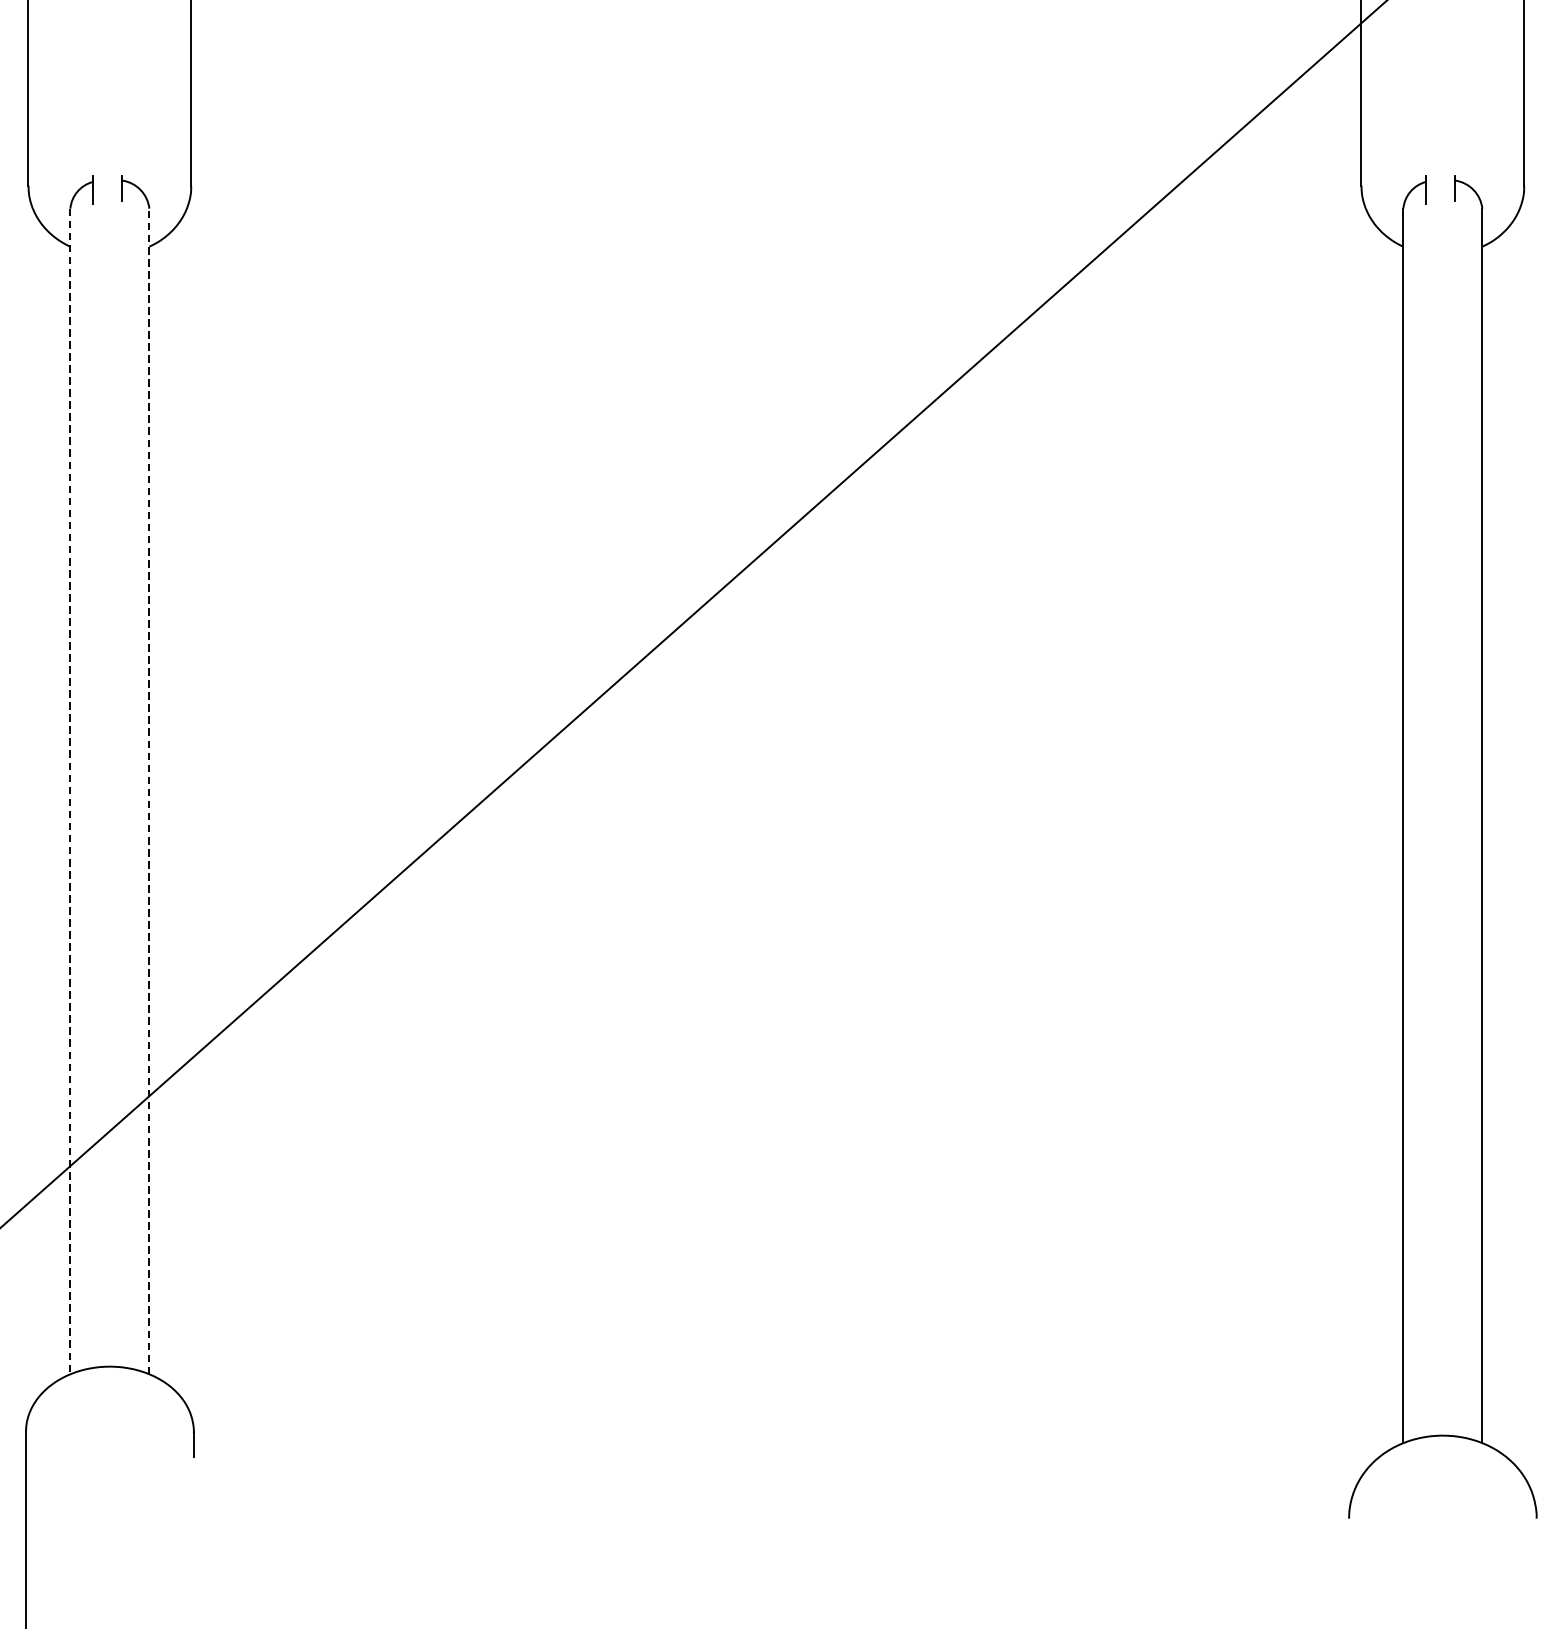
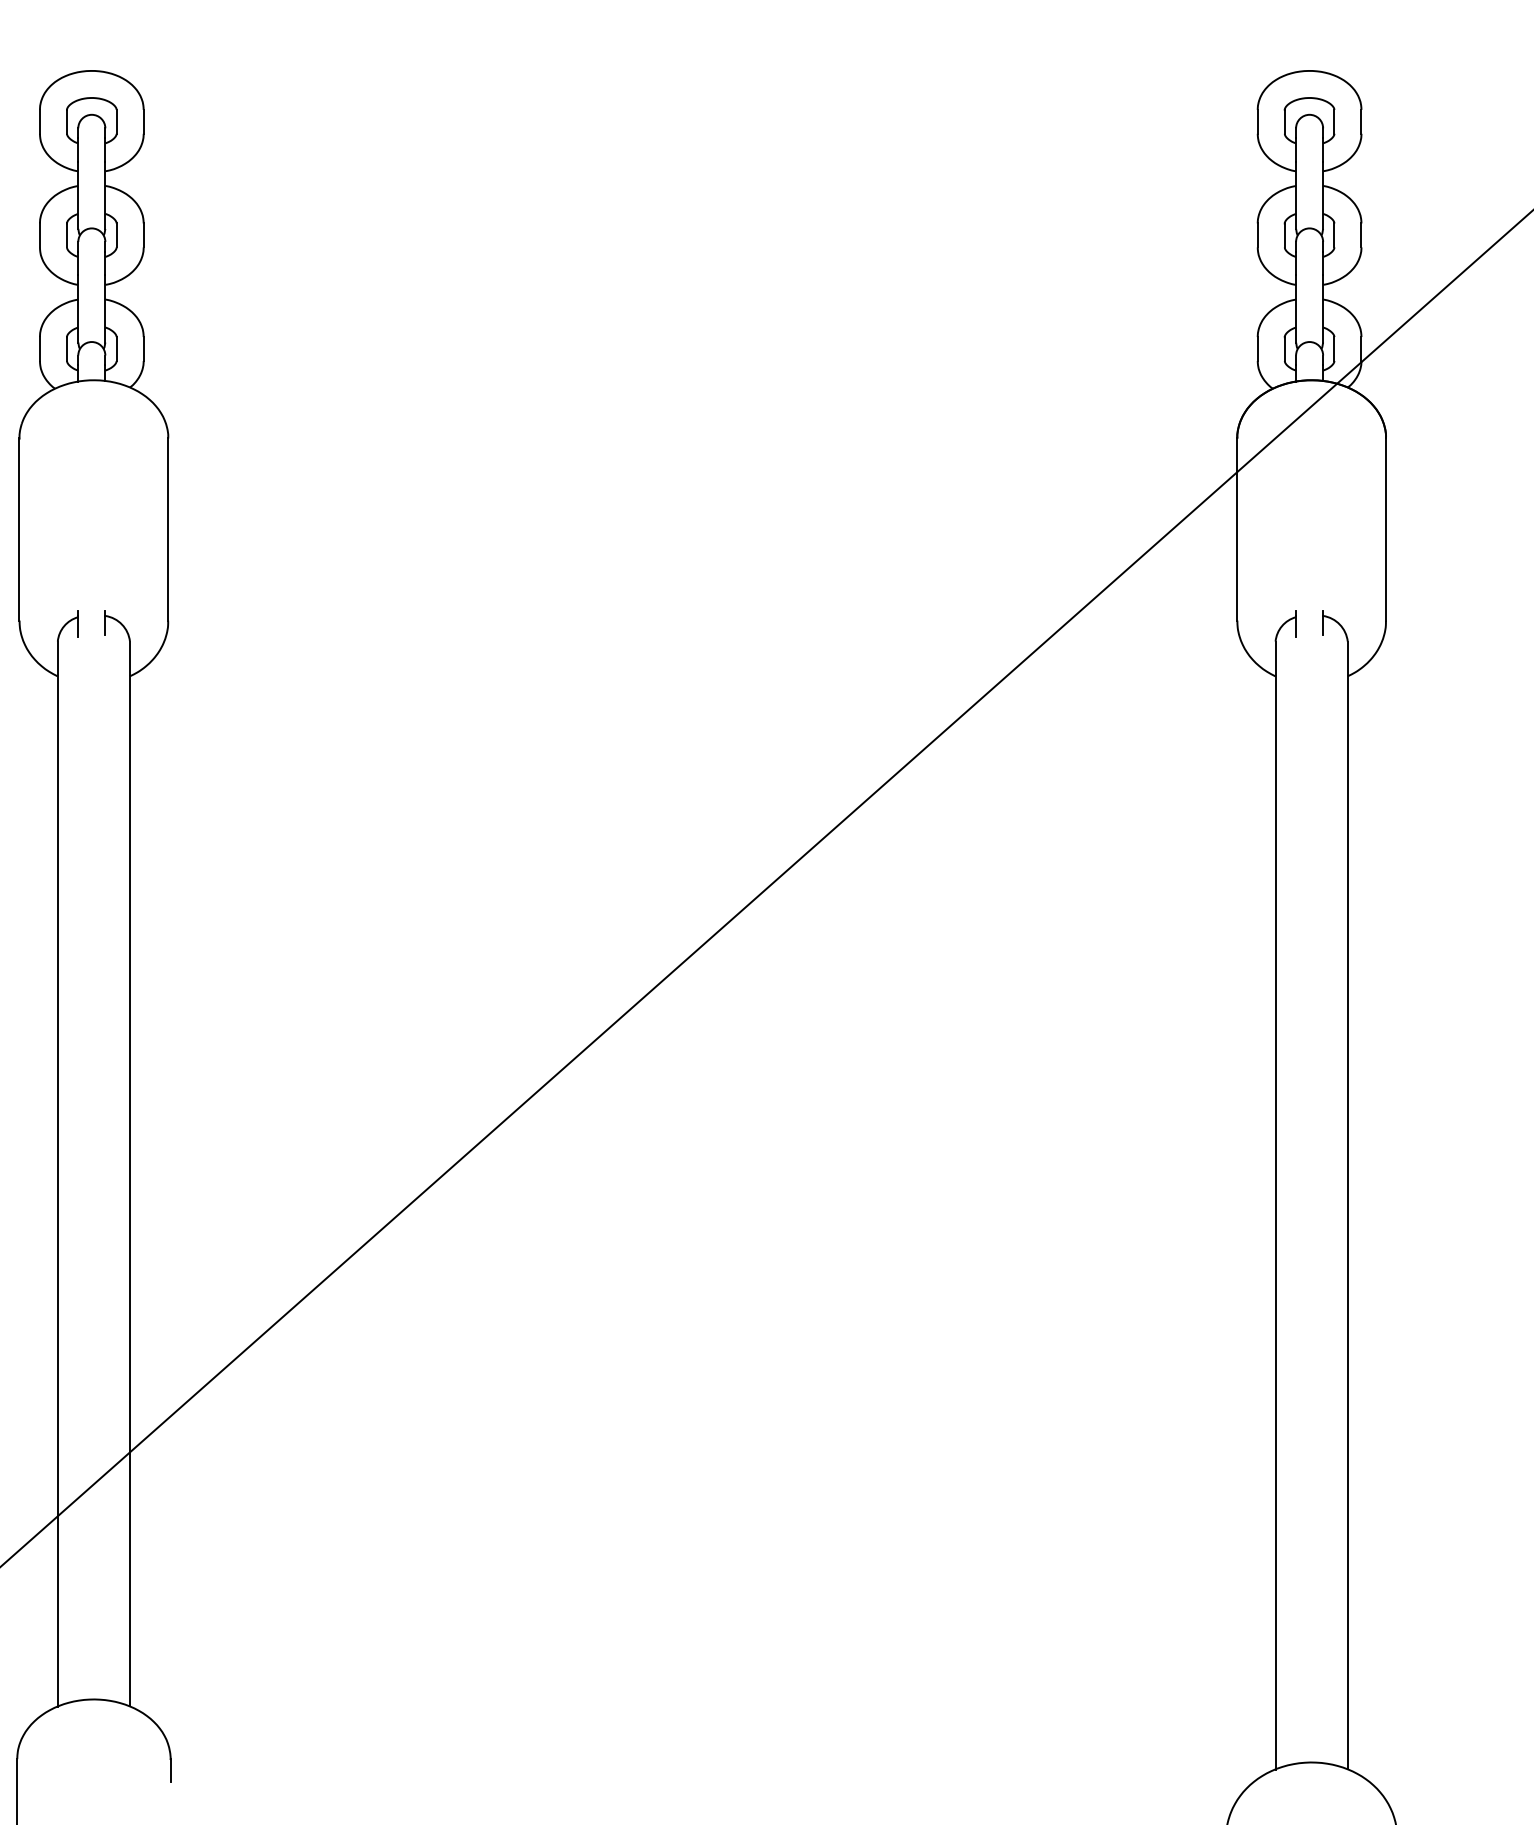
line: (148, 790) -> (129, 1173), dashed -> solid
line: (70, 792) -> (57, 1174), dashed -> solid

